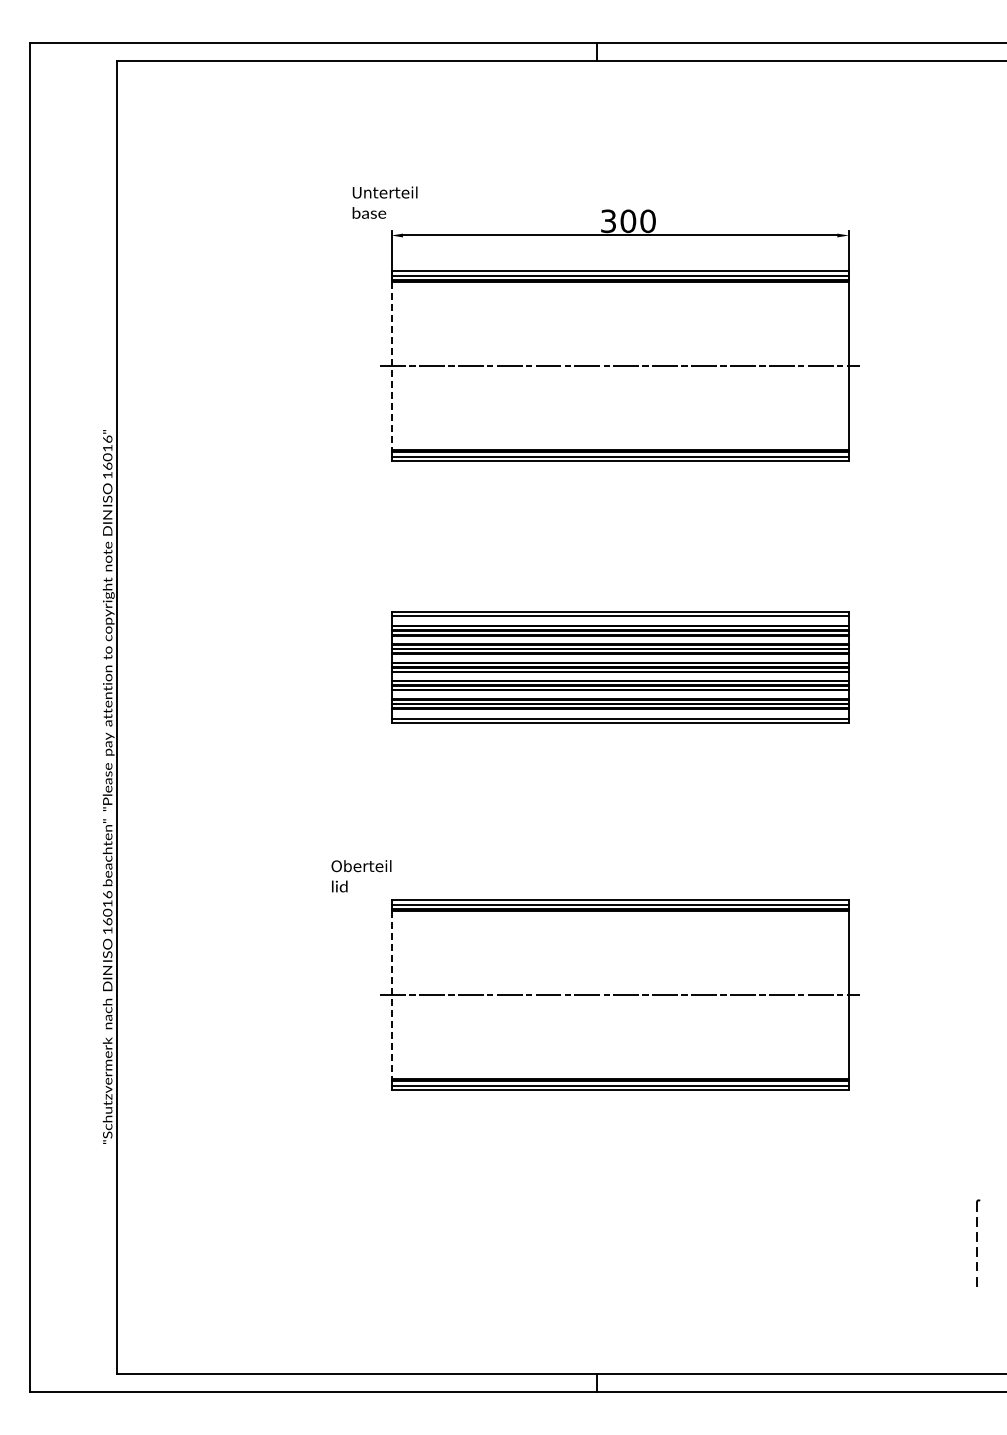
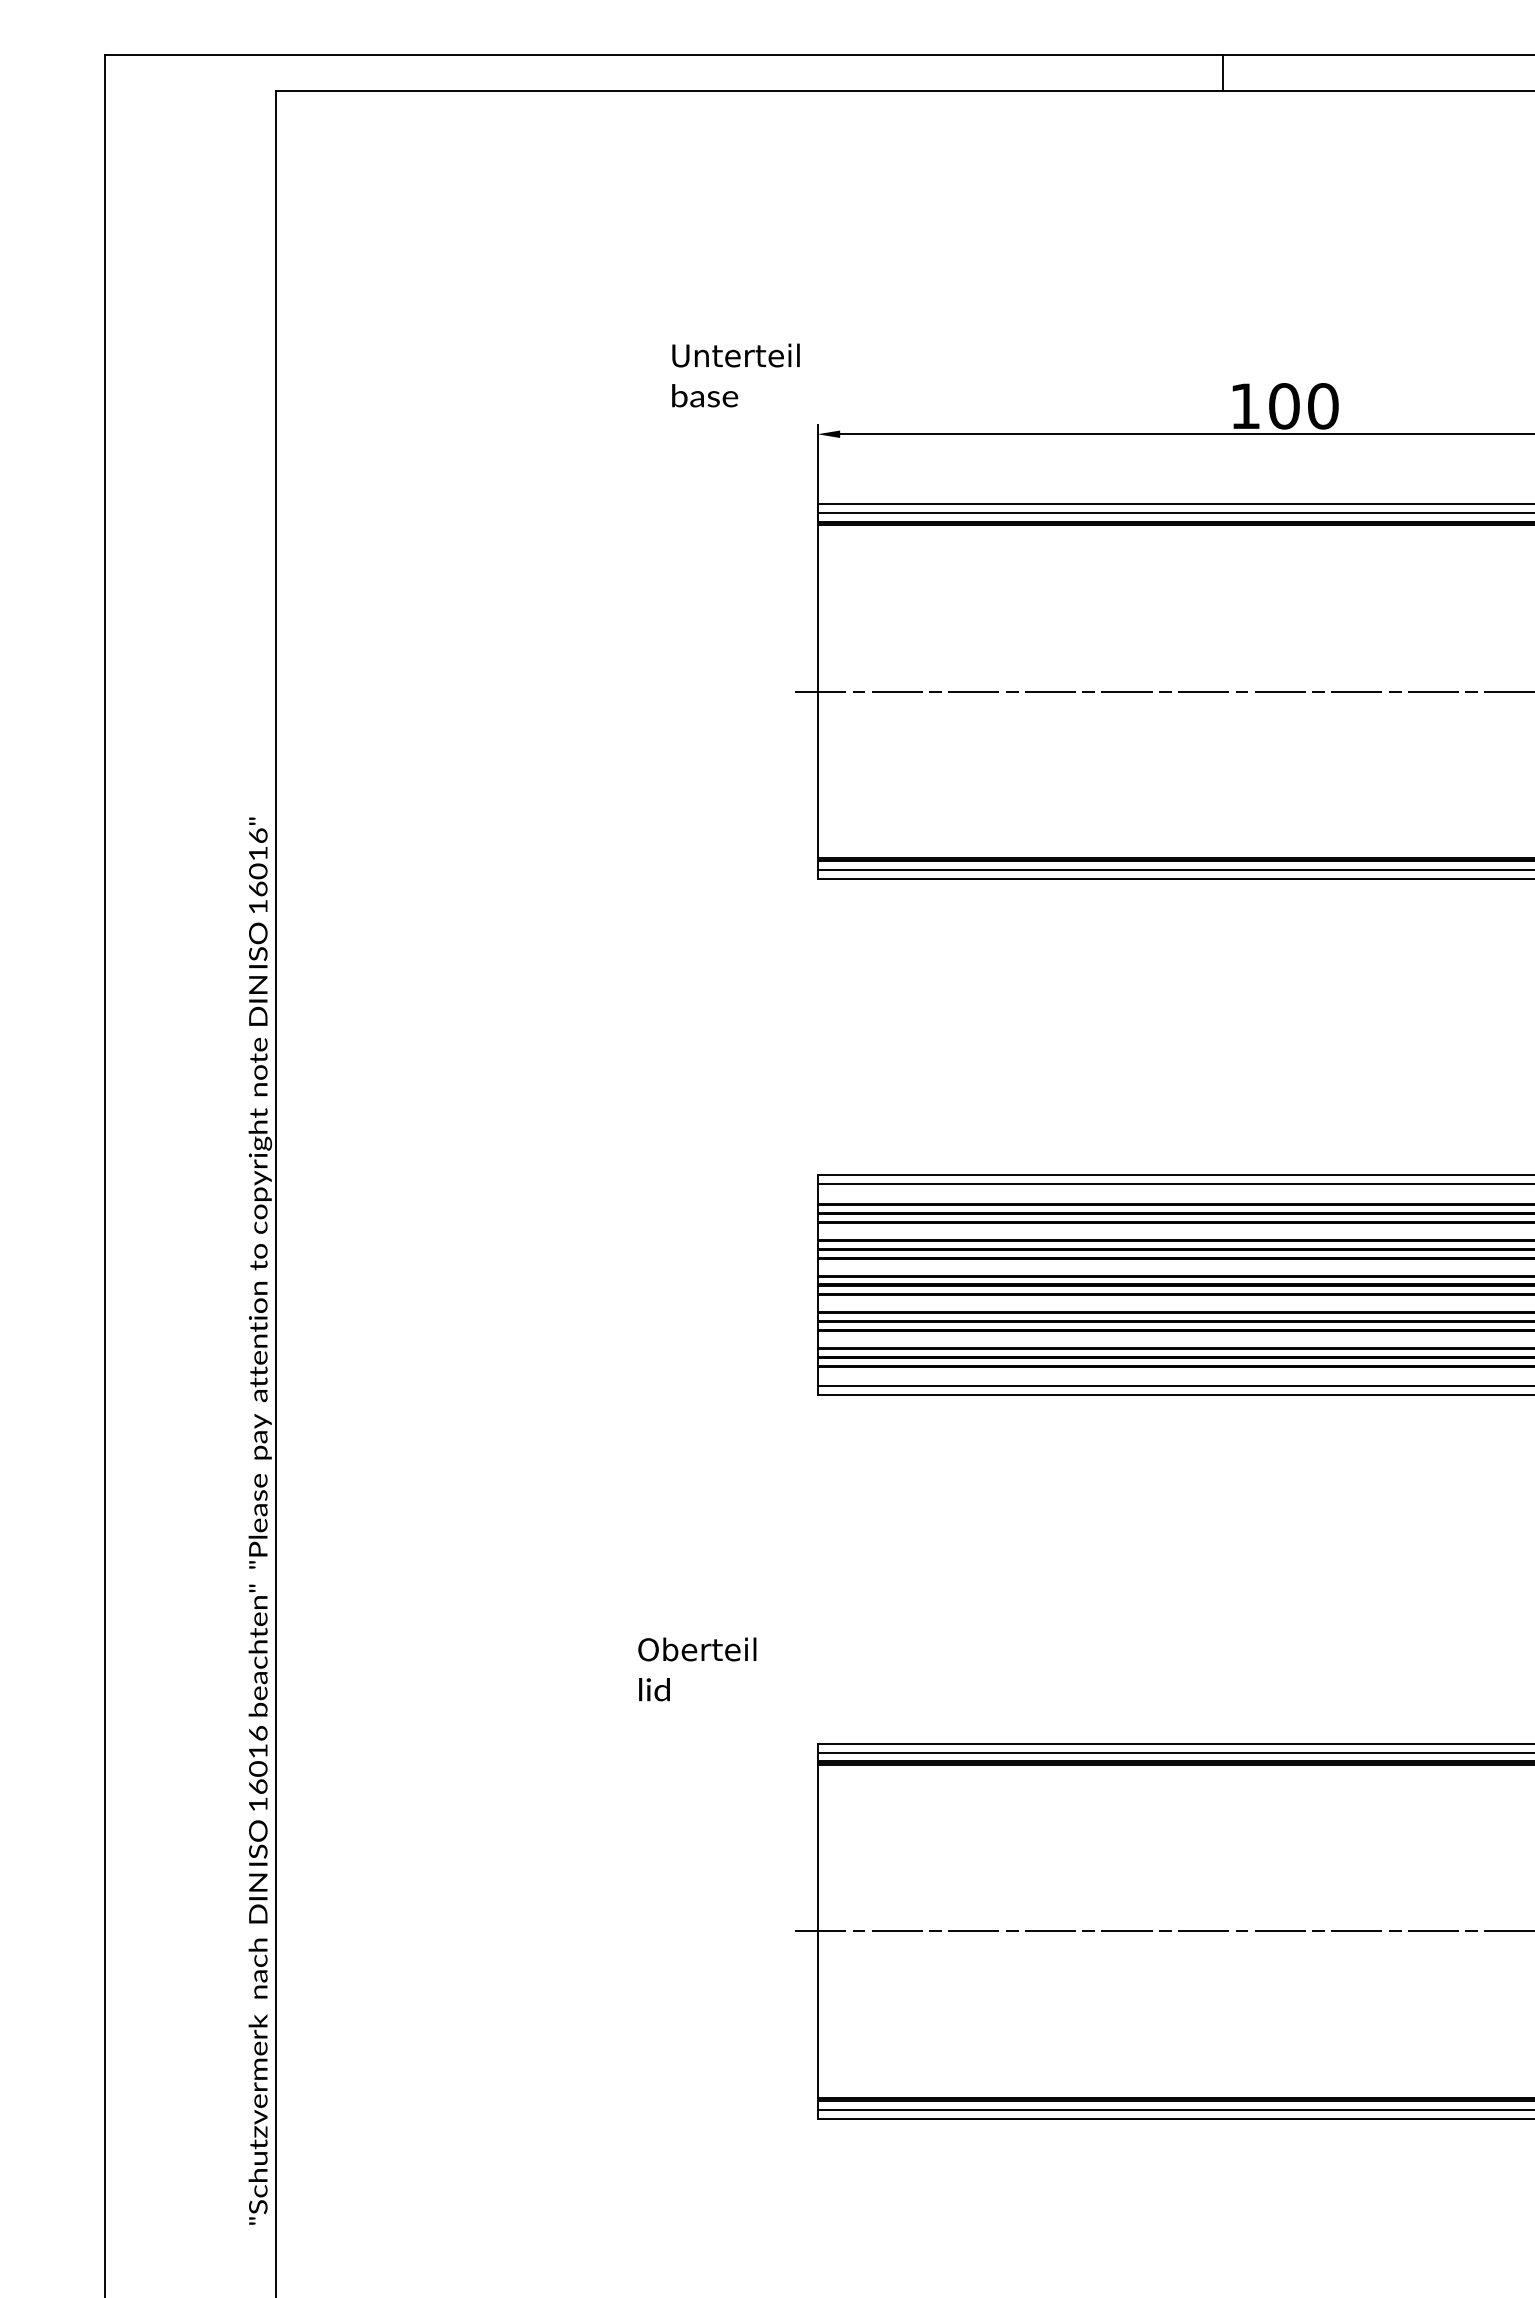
text: (384, 202) -> (734, 375), moved
text: (608, 221) -> (1245, 406), 300 -> 100
line: (391, 366) -> (817, 692), dashed -> solid
text: (361, 876) -> (697, 1669), moved
line: (391, 995) -> (817, 1932), dashed -> solid

